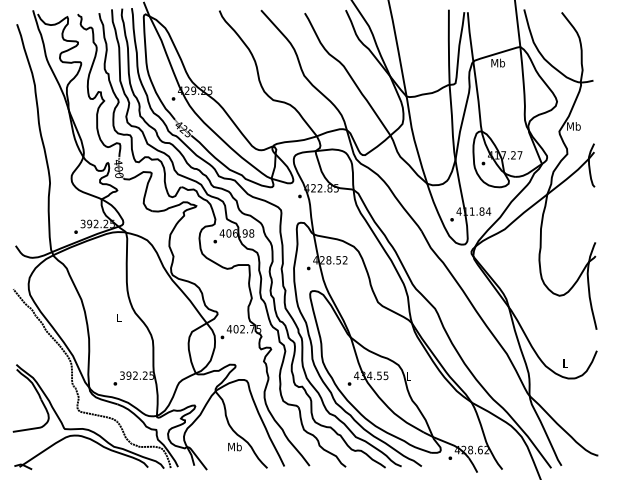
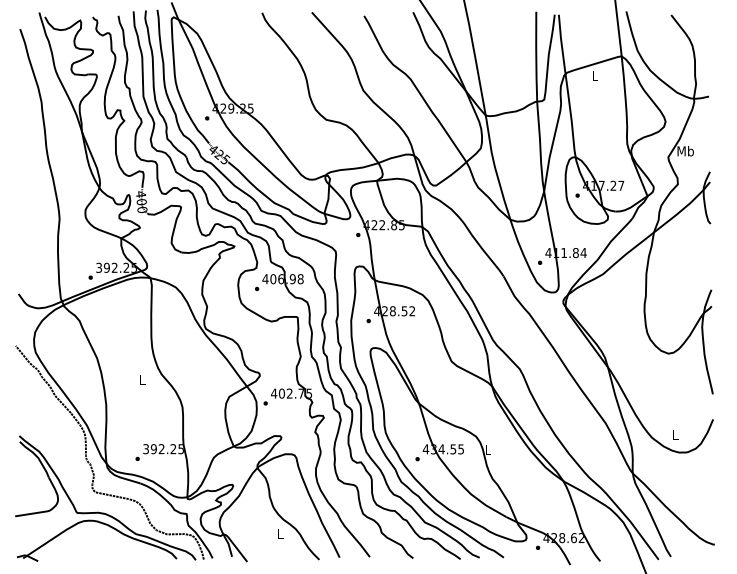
text: (498, 63) -> (595, 75), Mb -> L
text: (234, 447) -> (280, 534), Mb -> L

